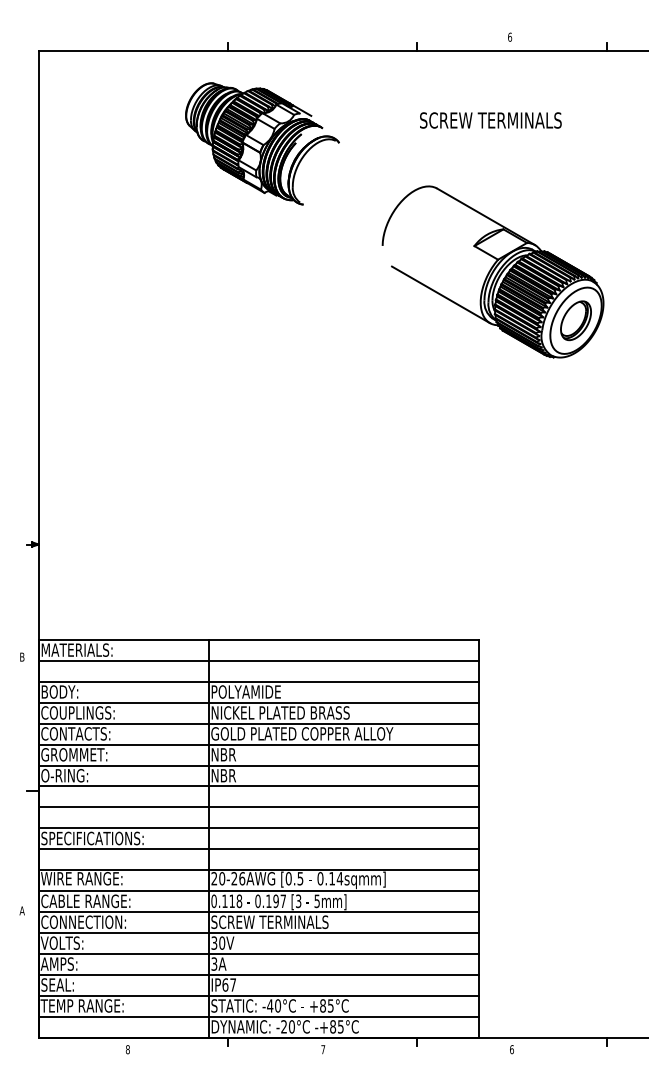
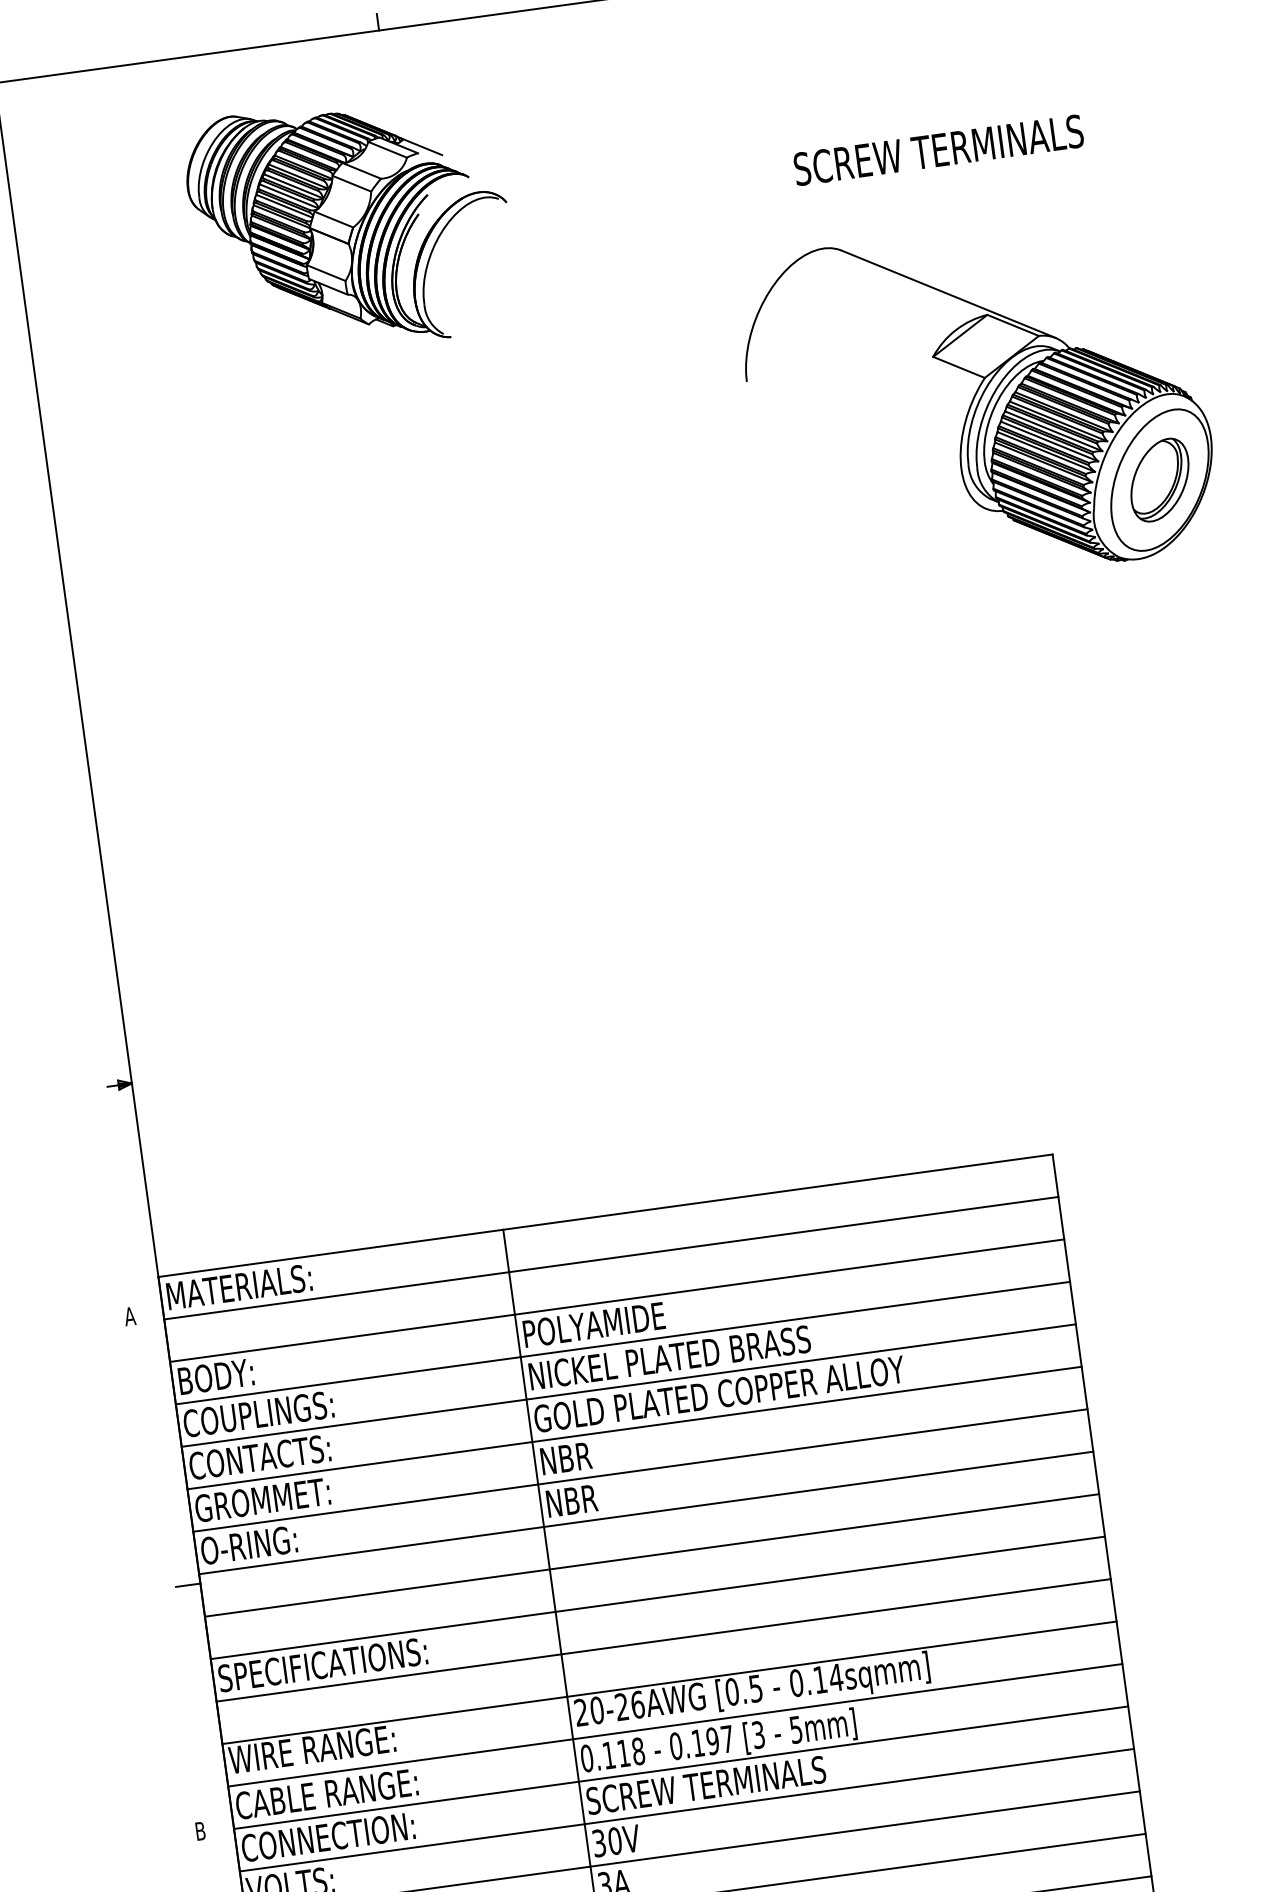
text: (490, 120) -> (938, 150), moved
part: (262, 143) -> (350, 224), moved
line: (440, 294) -> (877, 464), removed
text: (21, 656) -> (128, 1315), B -> A
text: (21, 910) -> (198, 1830), A -> B

